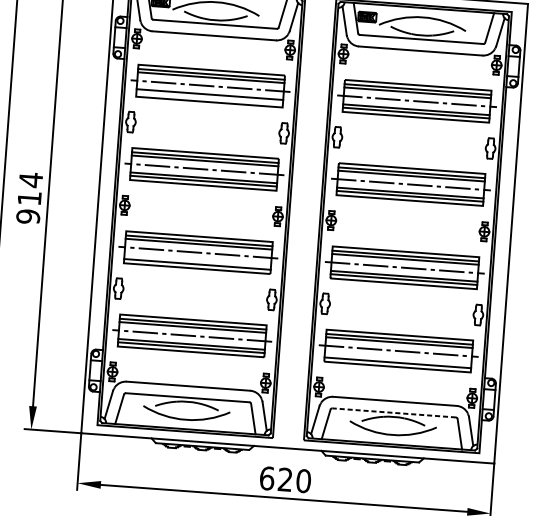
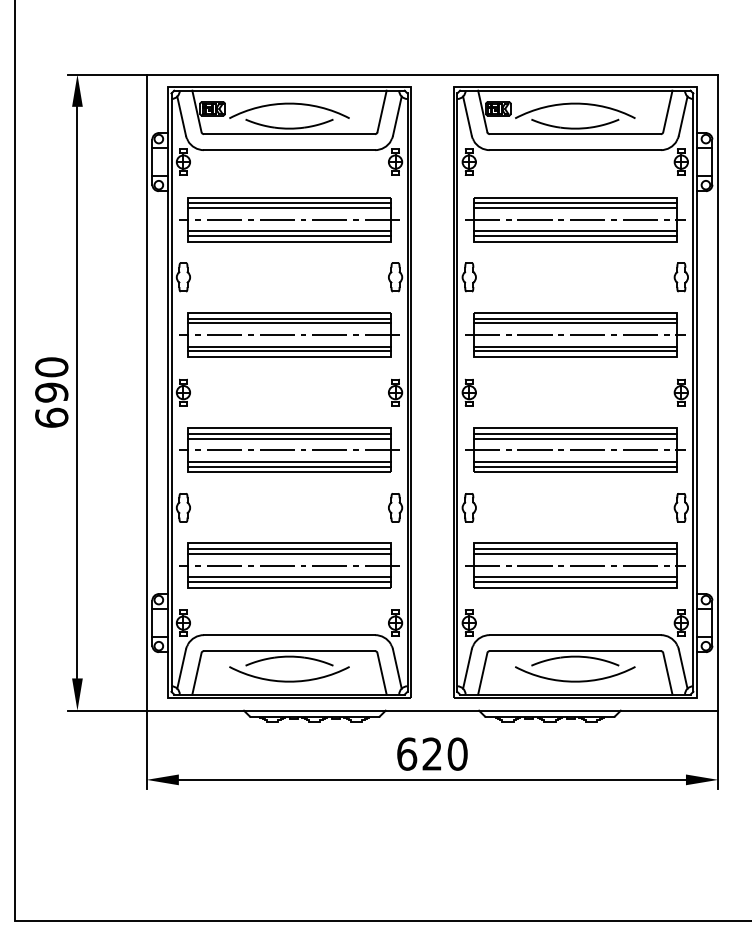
line: (209, 98) -> (289, 236), added
text: (29, 198) -> (51, 392), 914 -> 690
line: (197, 260) -> (289, 461), added
line: (397, 359) -> (574, 577), added
line: (394, 413) -> (575, 651), dashed -> solid

